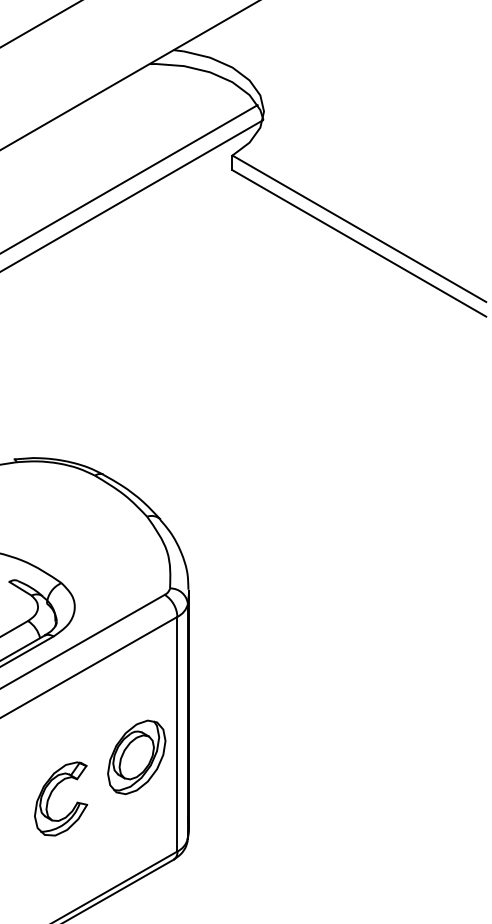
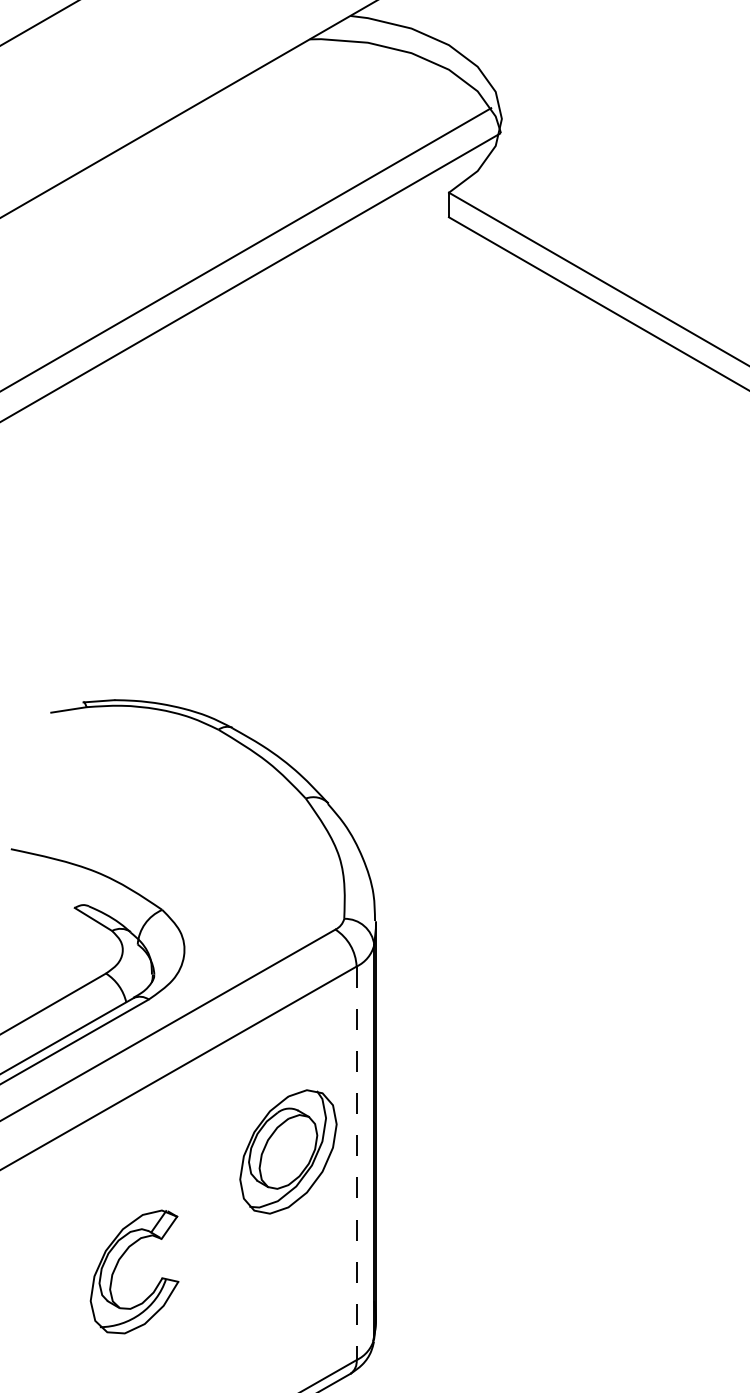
line: (177, 734) -> (356, 1163), solid -> dashed
part: (136, 757) -> (287, 1152), moved
part: (51, 795) -> (118, 1266), moved

